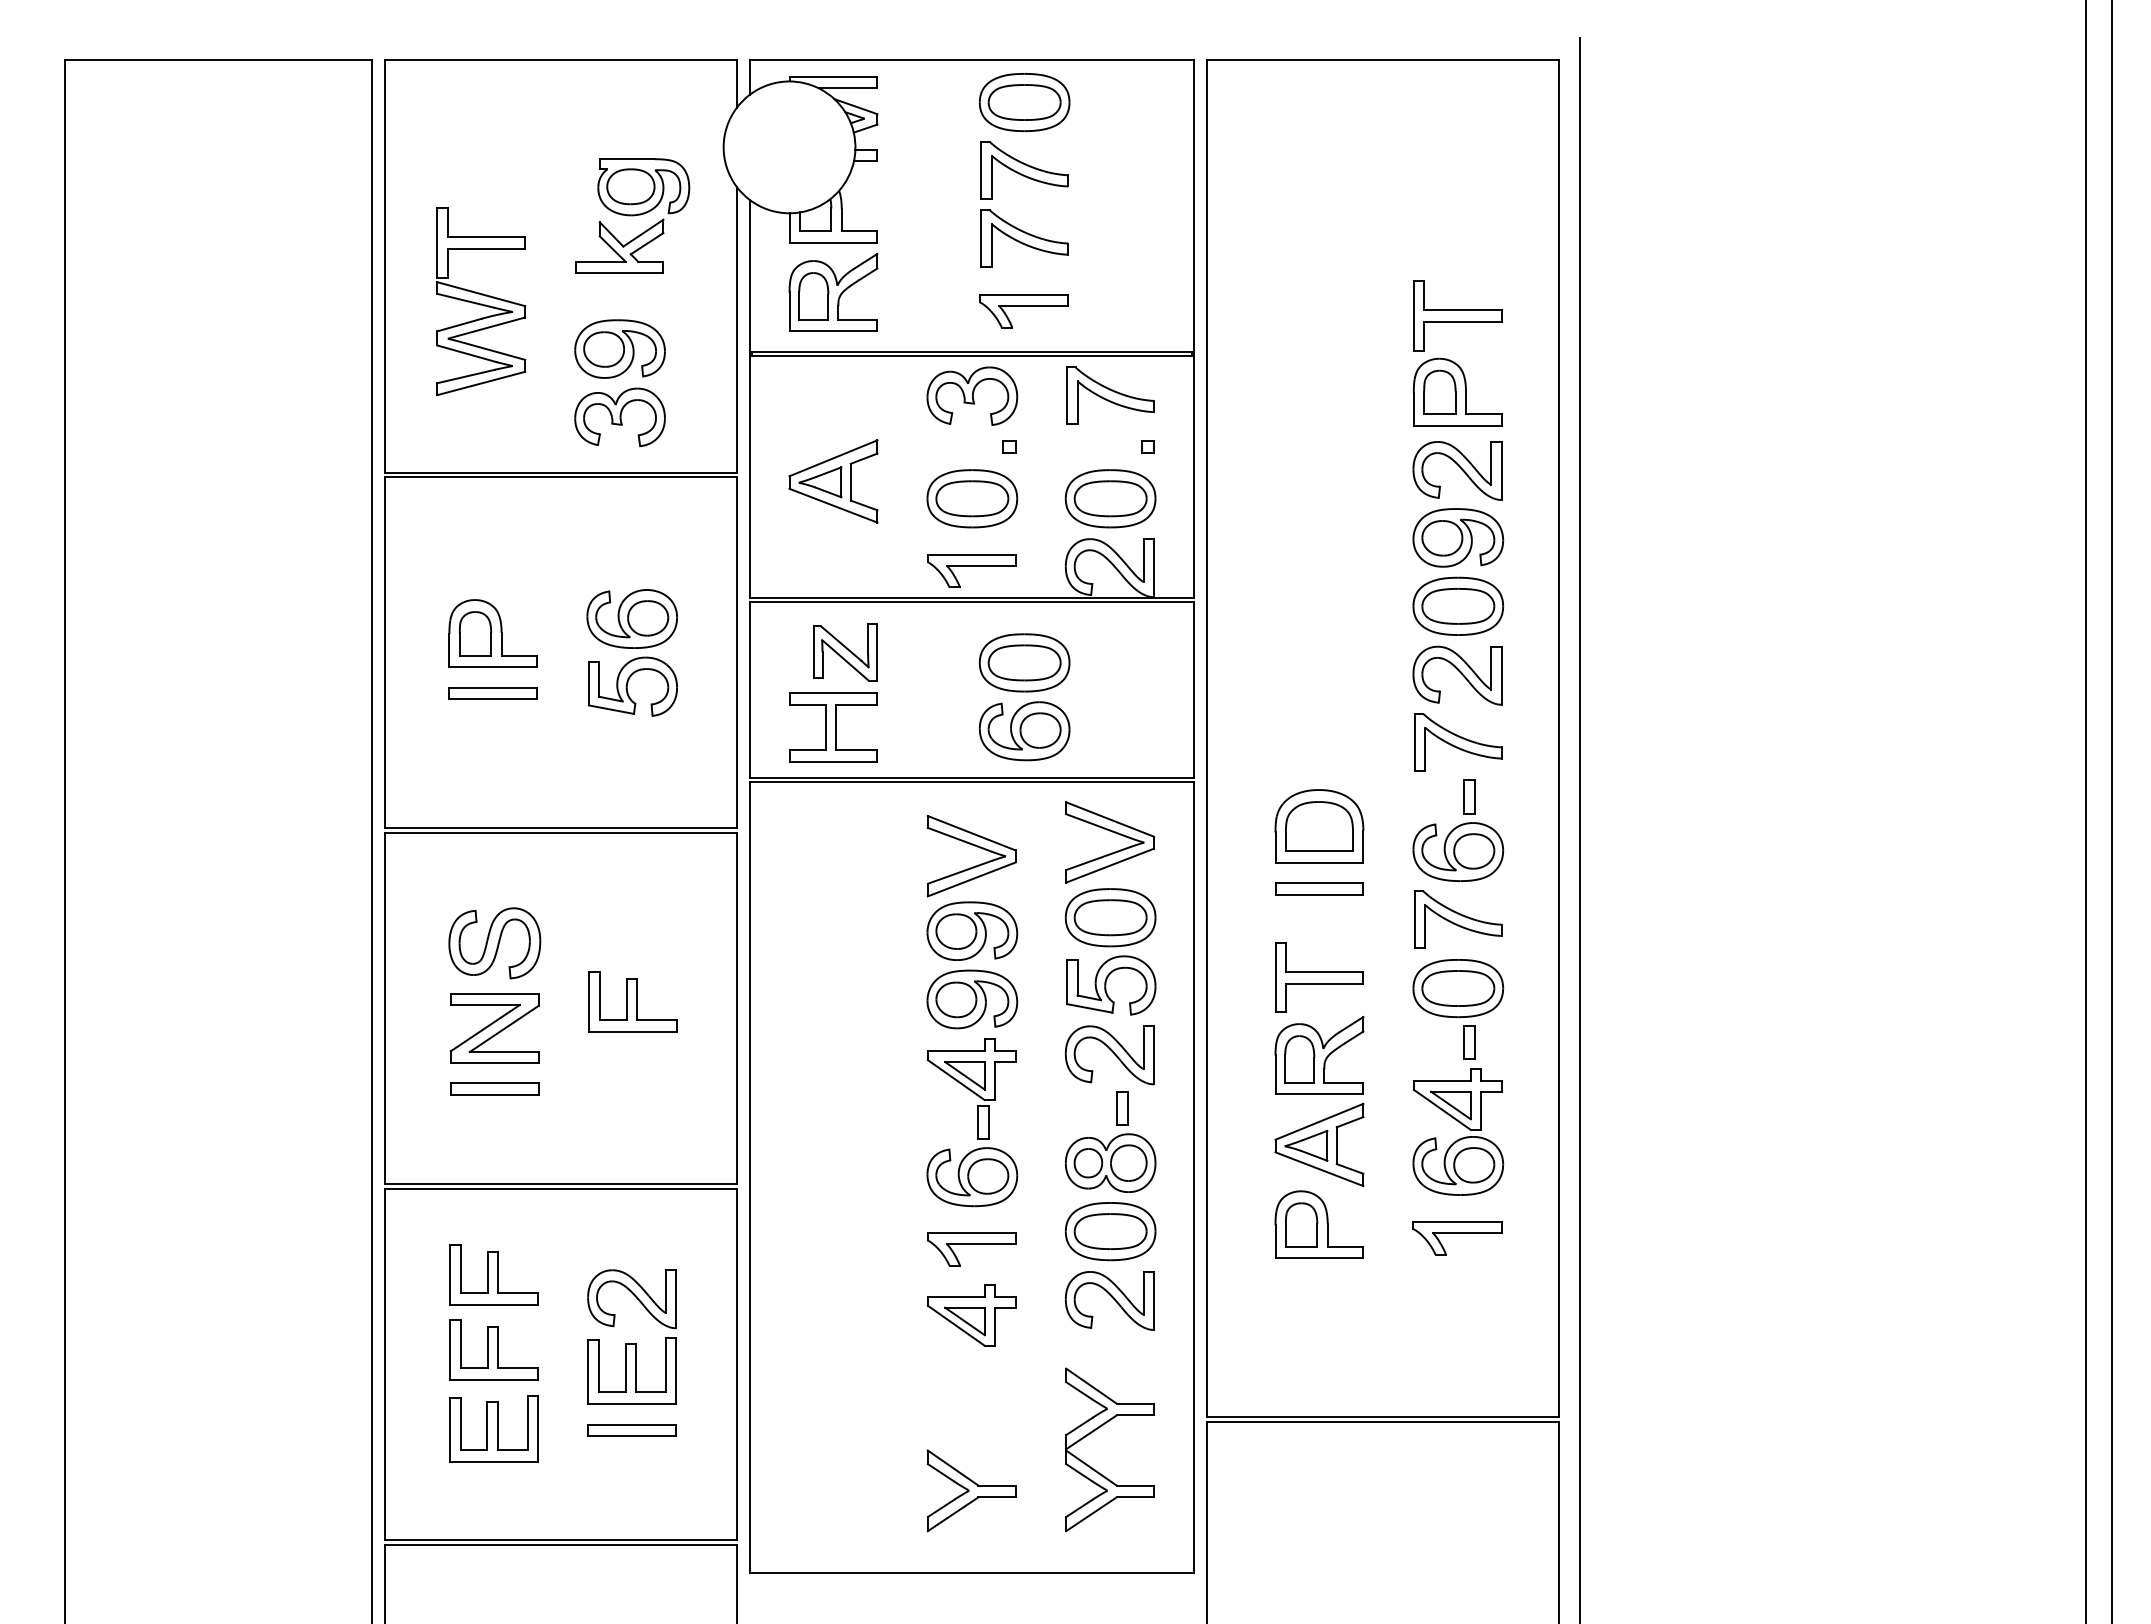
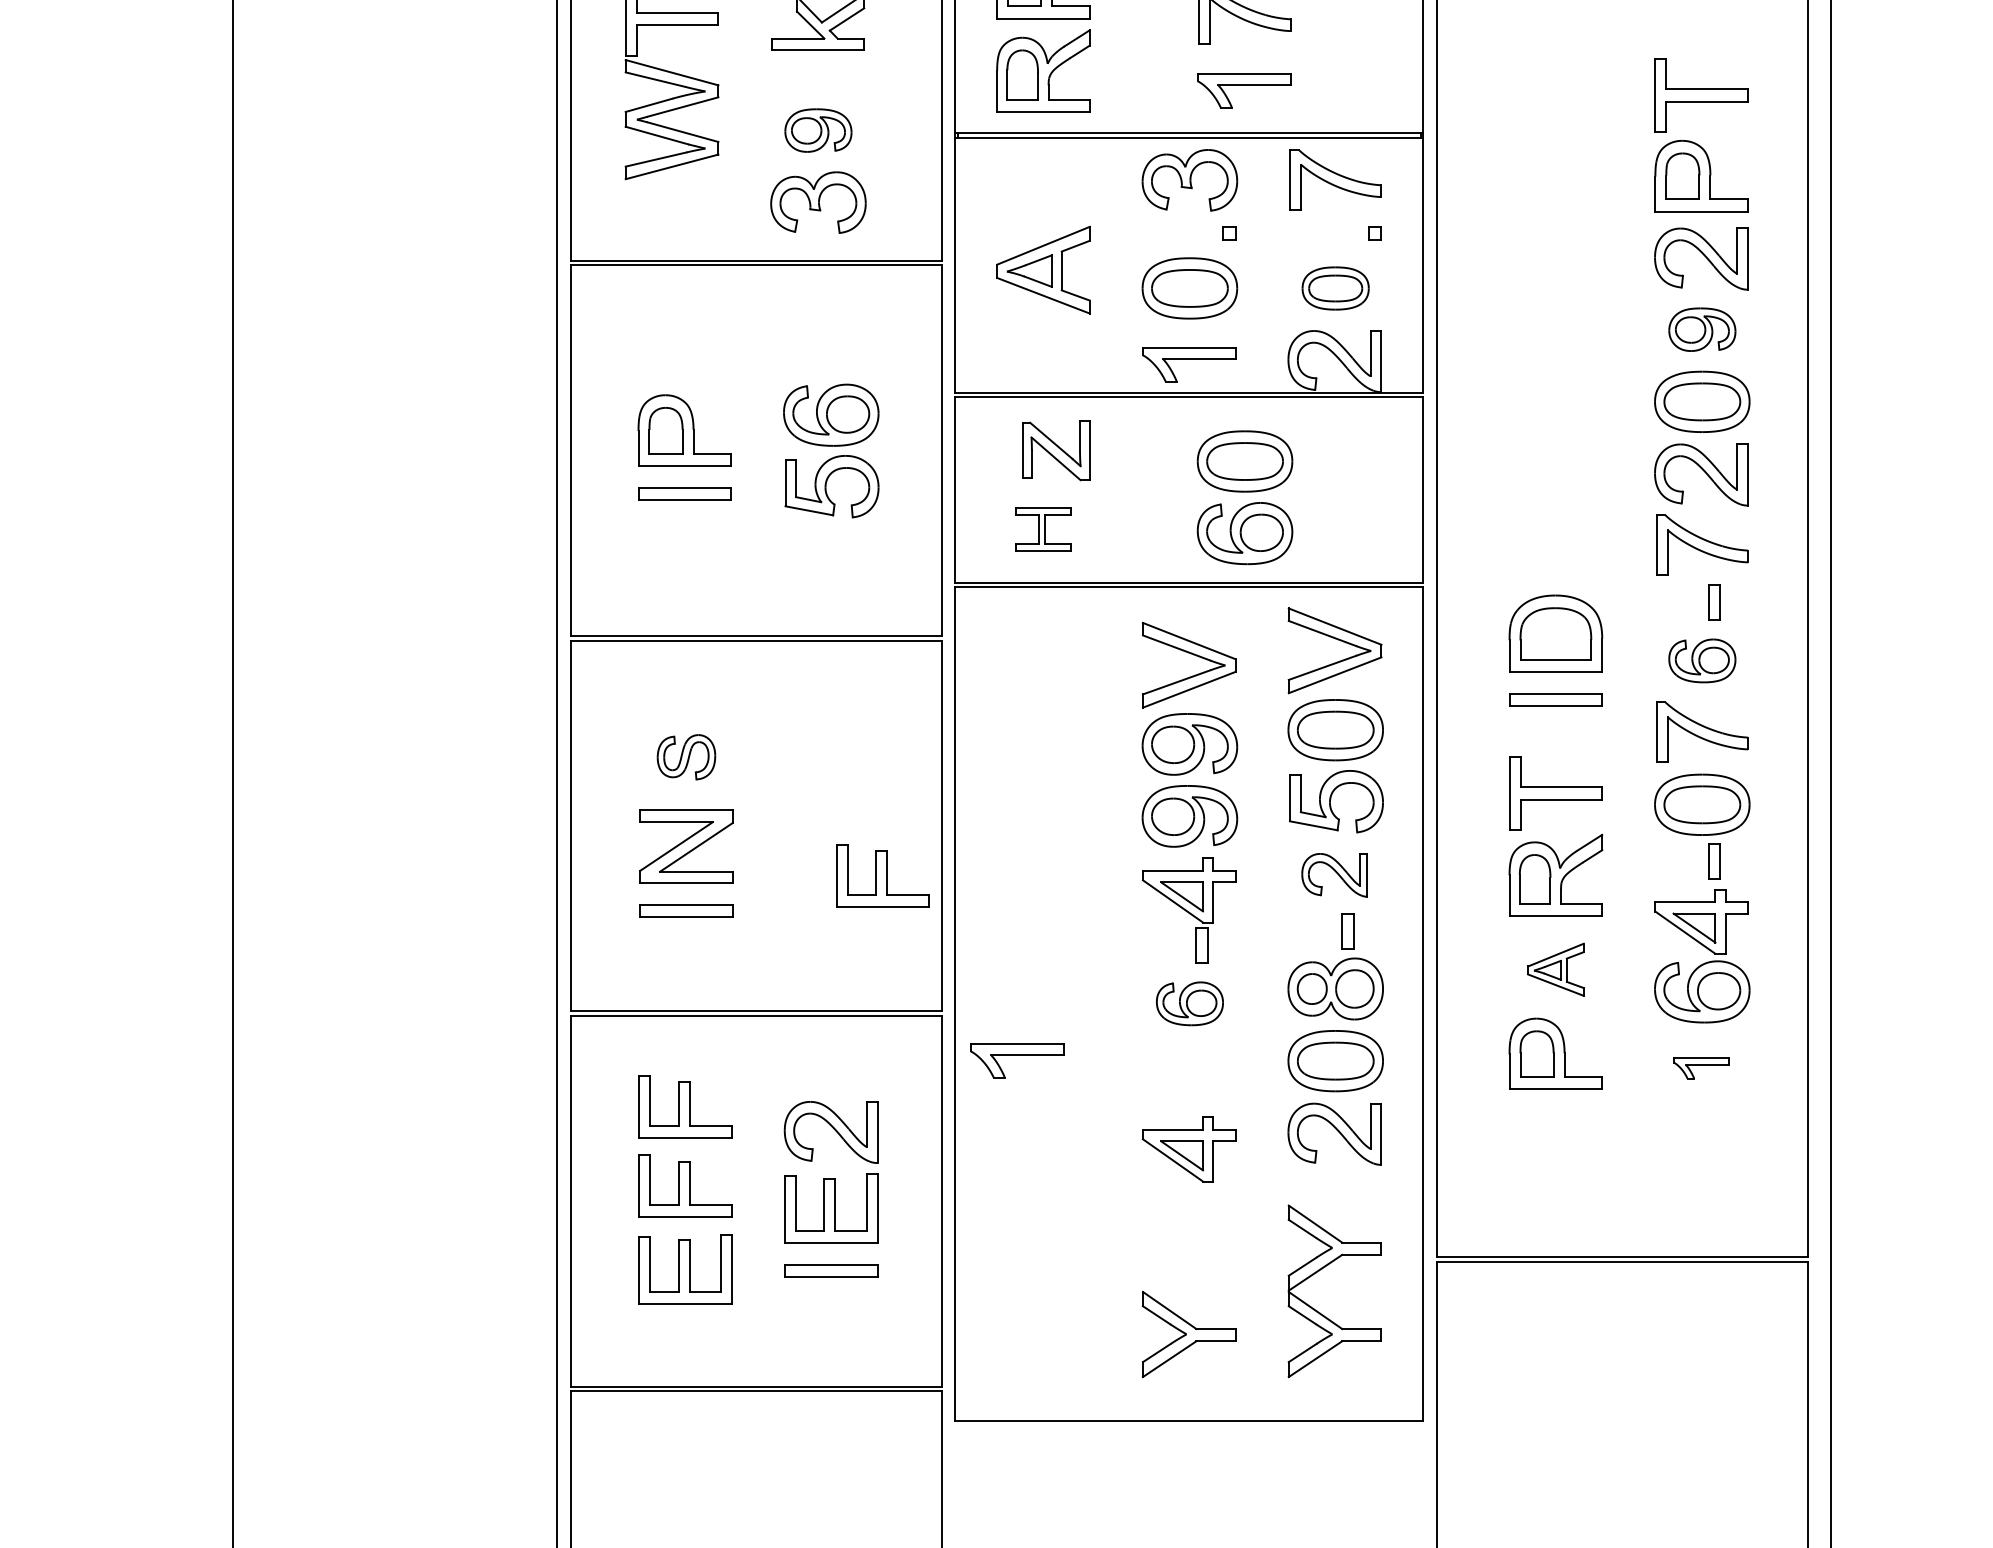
part: (619, 348) -> (817, 129), size x0.7
part: (1110, 498) -> (1335, 288), size x0.7
part: (1458, 537) -> (1702, 329), size x0.7
part: (833, 727) -> (1043, 529), size x0.6
part: (1458, 851) -> (1702, 660), size x0.7
part: (494, 943) -> (686, 757), size x0.6
part: (632, 1001) -> (882, 875), moved
part: (1109, 1055) -> (1334, 875), size x0.7
part: (1319, 1144) -> (1555, 969), size x0.6
part: (972, 1177) -> (1190, 1004), size x0.7
part: (1457, 1238) -> (1701, 1068), size x0.6
part: (971, 1249) -> (1017, 1061), moved

